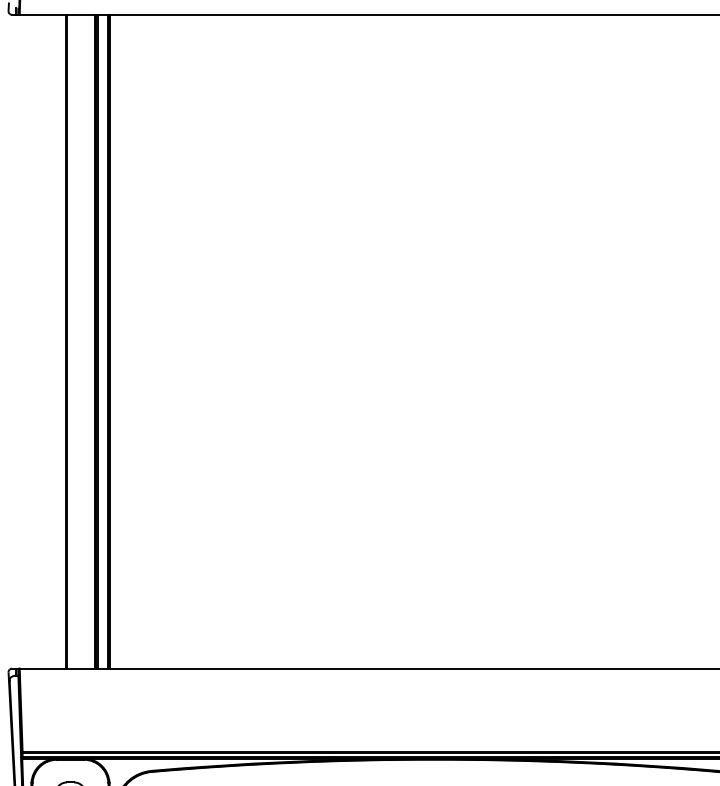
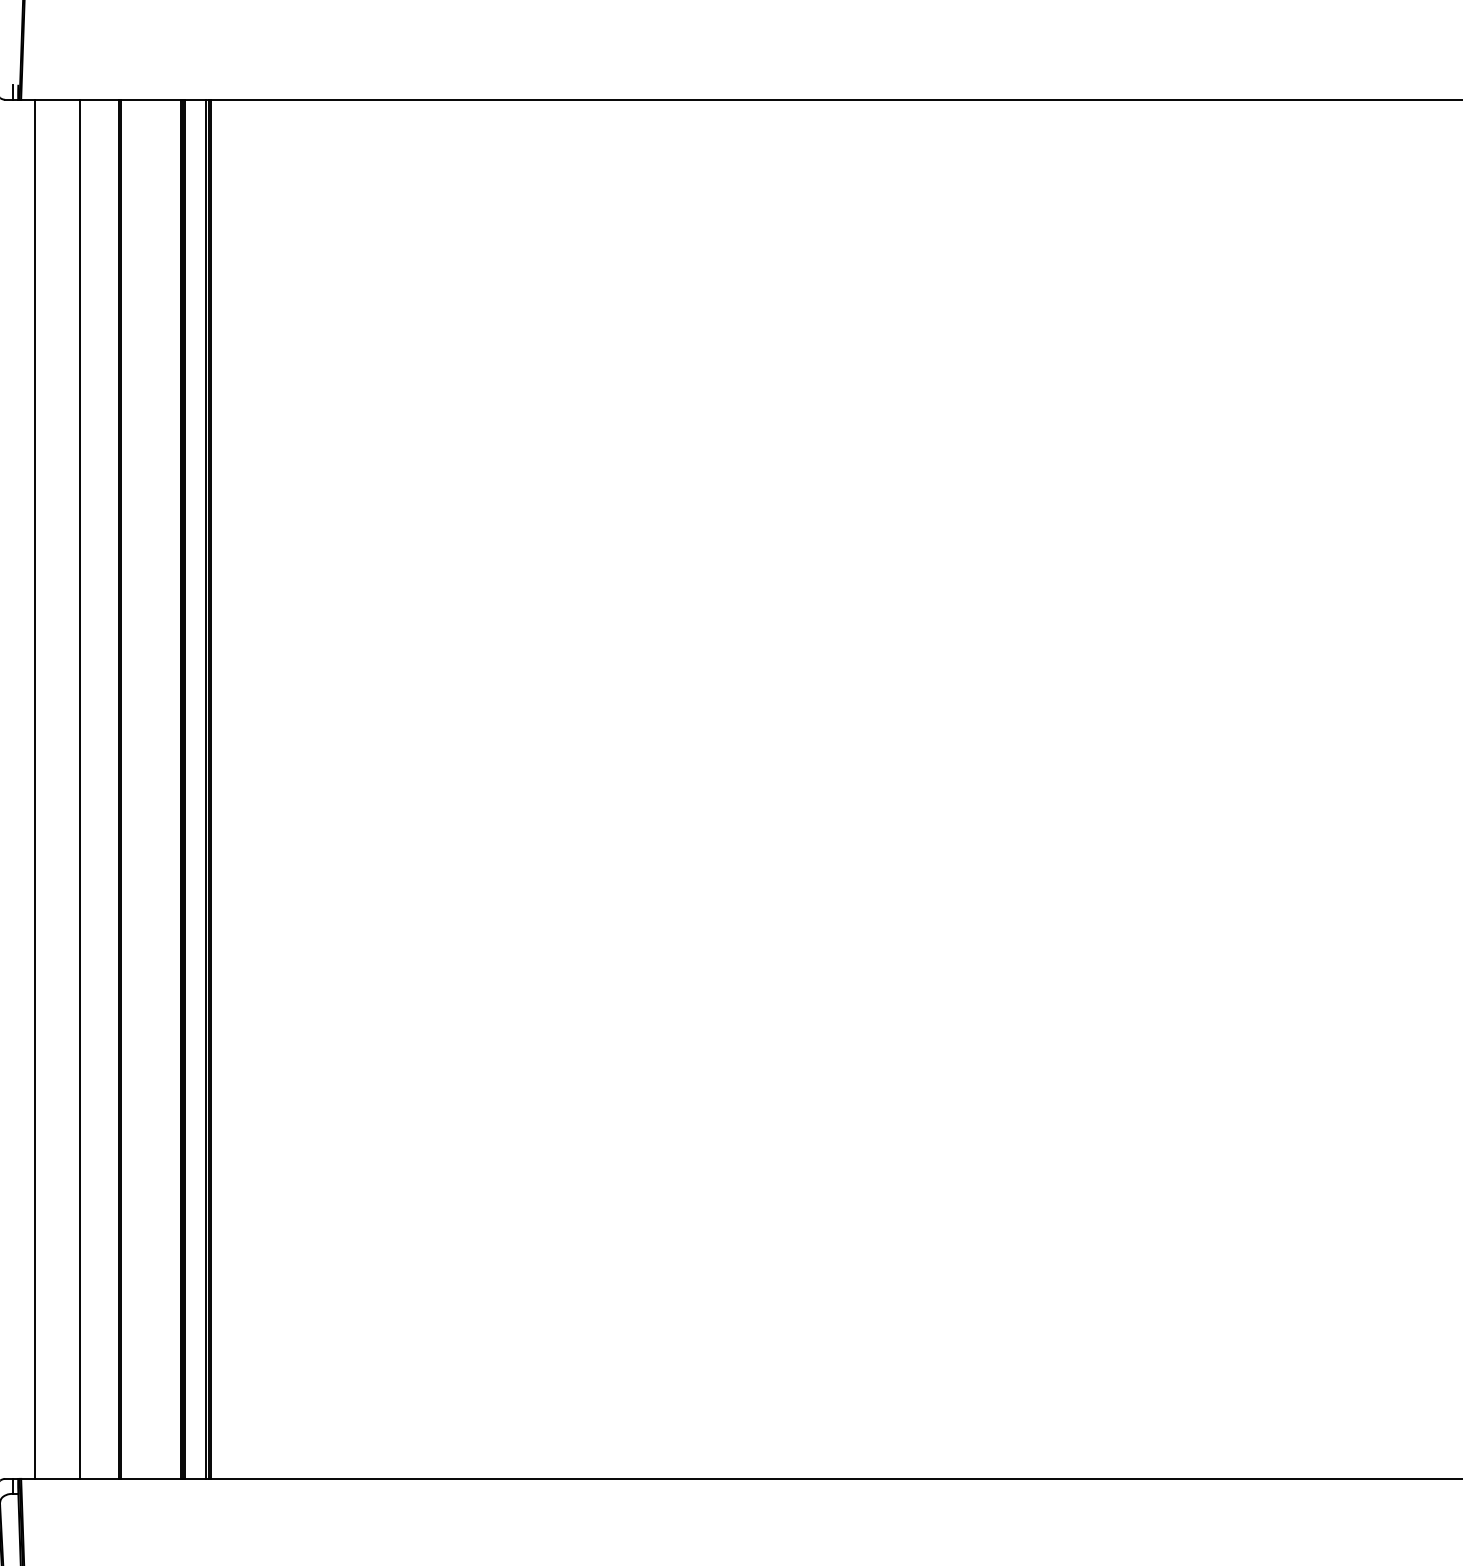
line: (26, 341) -> (35, 788), added
line: (47, 341) -> (79, 788), added

